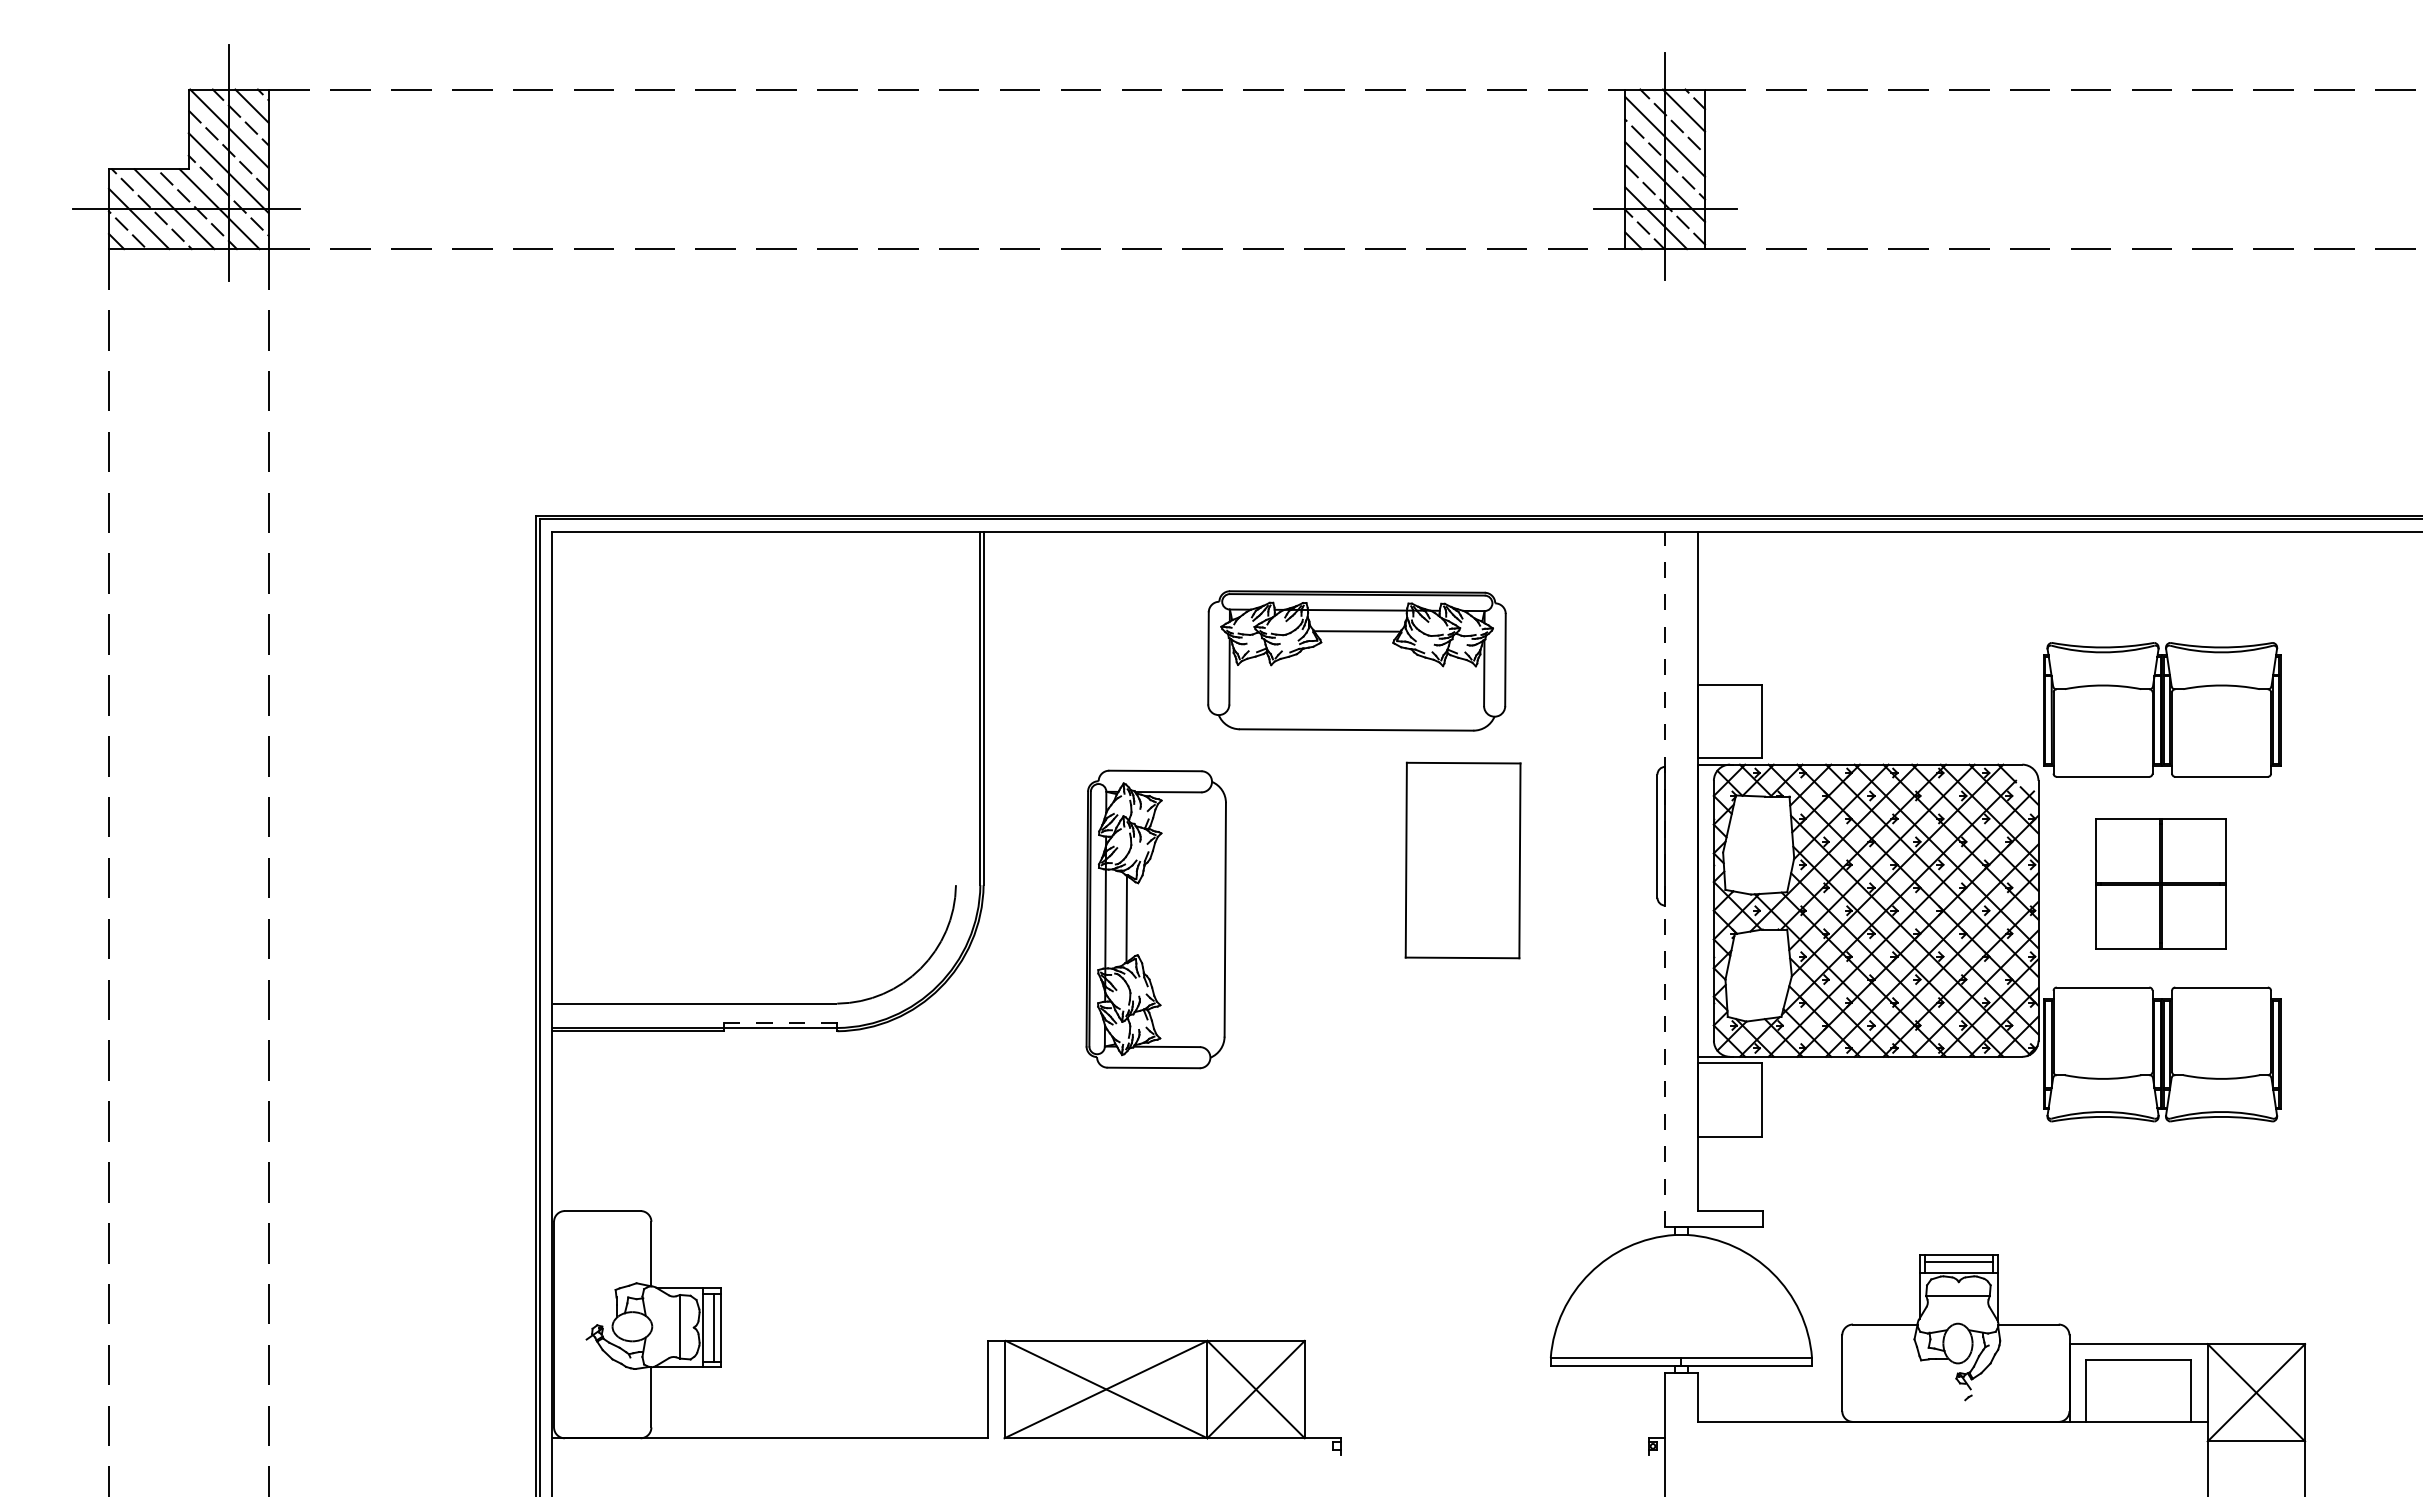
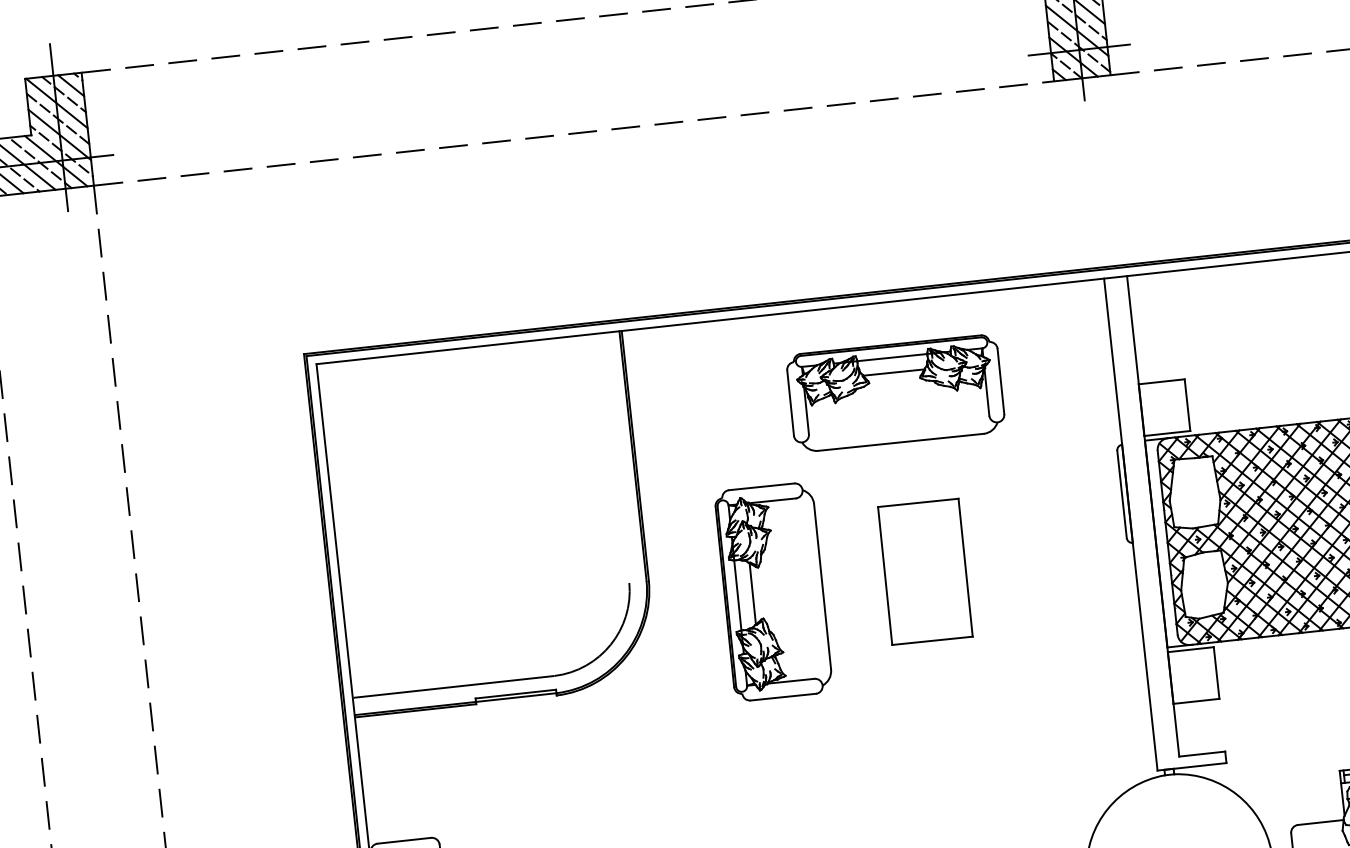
part: (1462, 860) -> (924, 571), moved
line: (1665, 879) -> (1131, 524), dashed -> solid
line: (780, 1023) -> (515, 694), dashed -> solid

